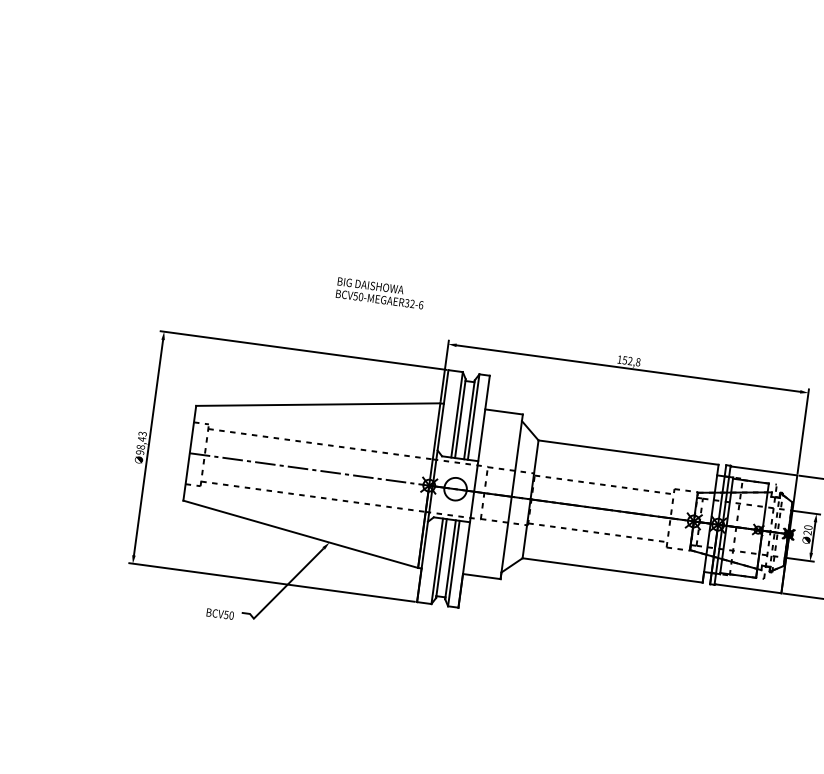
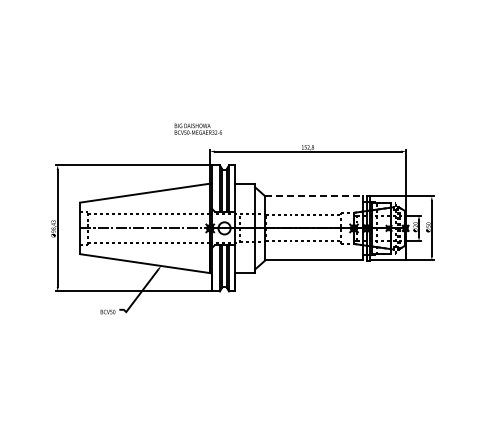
text: (379, 291) -> (197, 128), moved
line: (628, 452) -> (314, 196), solid -> dashed

